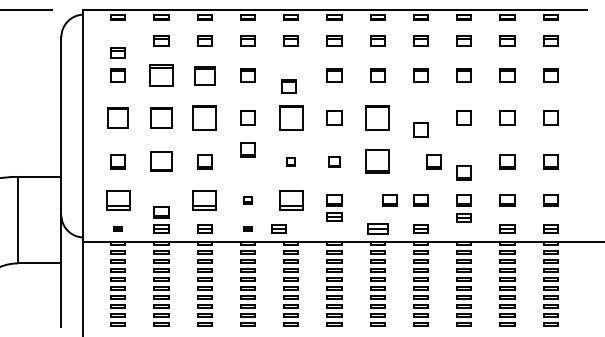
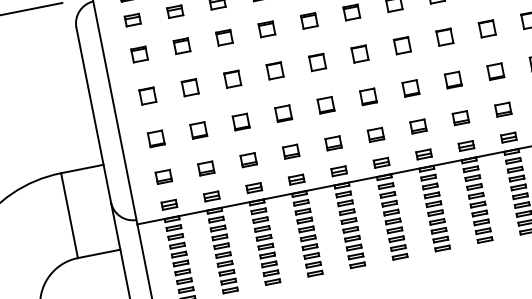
part: (117, 52) -> (132, 20), moved
part: (161, 75) -> (182, 45), size x0.62
part: (204, 75) -> (224, 37), size x0.71
part: (288, 86) -> (308, 20), moved
part: (117, 117) -> (147, 95), size x0.71
part: (161, 117) -> (190, 87), size x0.71
part: (204, 117) -> (232, 78), size x0.62
part: (290, 117) -> (316, 62), size x0.62
part: (377, 117) -> (402, 45), size x0.62
part: (420, 129) -> (444, 36), moved
part: (247, 149) -> (283, 113), moved
part: (161, 161) -> (198, 130), size x0.71
part: (290, 161) -> (325, 105), size x1.67
part: (334, 161) -> (368, 96), size x1.43
part: (377, 161) -> (410, 88), size x0.62
part: (433, 161) -> (452, 79), moved
part: (463, 172) -> (495, 71), moved
part: (117, 200) -> (163, 177), size x0.62
part: (204, 200) -> (248, 160), size x0.62
part: (247, 200) -> (290, 151), size x1.67
part: (290, 200) -> (332, 143), size x0.62
part: (389, 200) -> (418, 126), moved
part: (161, 212) -> (206, 168), moved
part: (334, 216) -> (381, 162), moved
part: (463, 217) -> (508, 137), moved
part: (117, 228) -> (168, 204), size x1.67
part: (247, 228) -> (296, 179), size x1.67
part: (278, 228) -> (338, 170), moved
part: (377, 228) -> (423, 154), size x0.71

